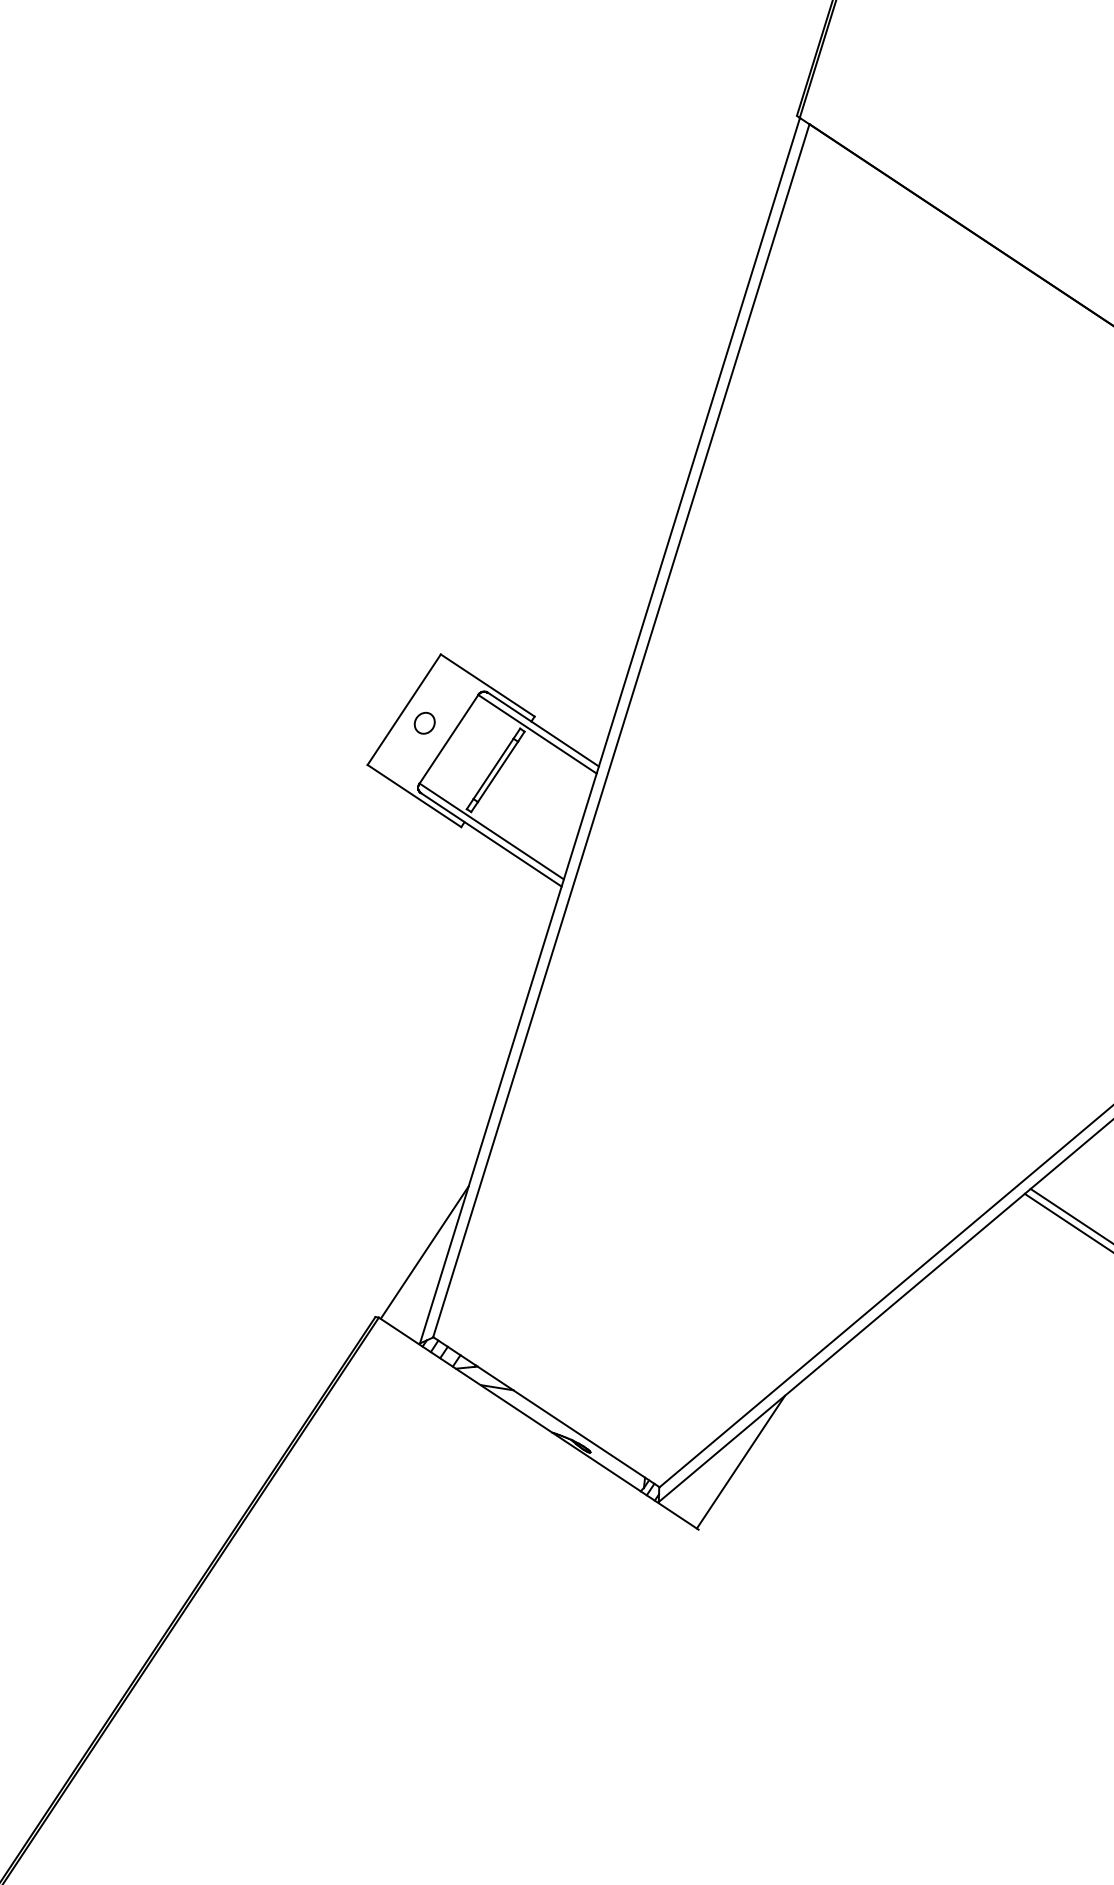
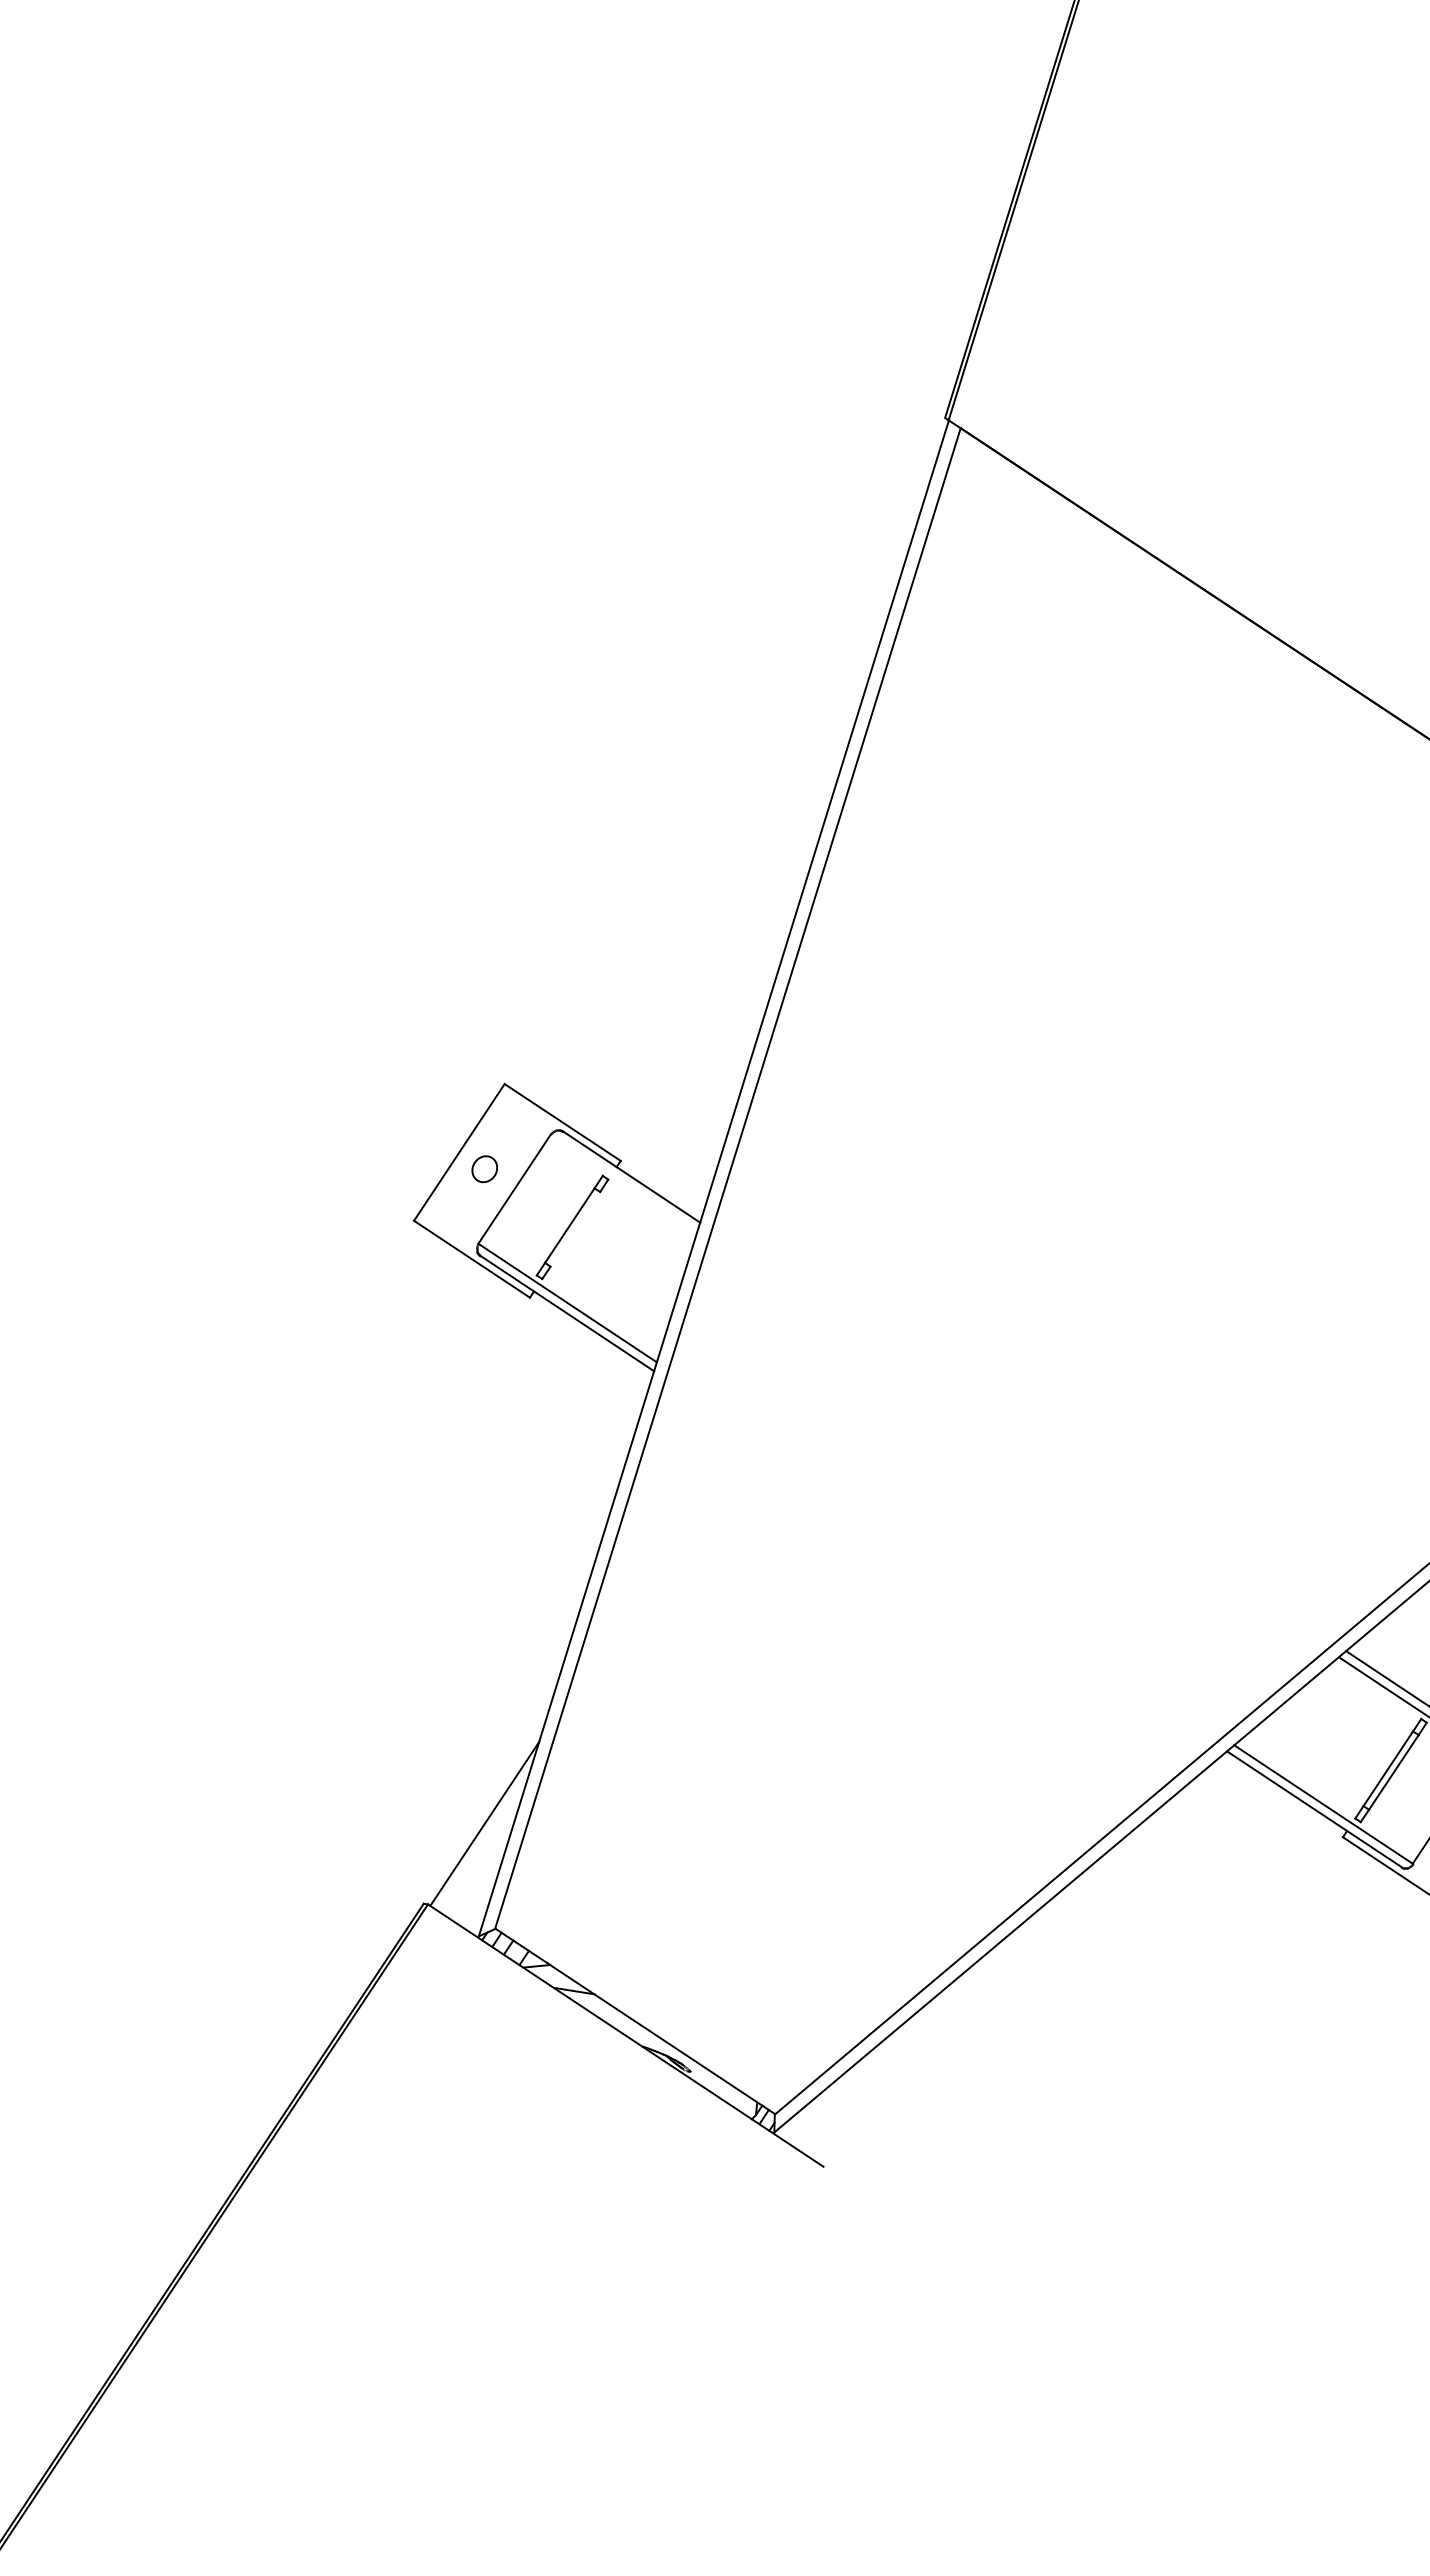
line: (537, 734) -> (624, 1182), removed
line: (498, 771) -> (575, 1228), removed
line: (740, 1462) -> (875, 2083), removed

